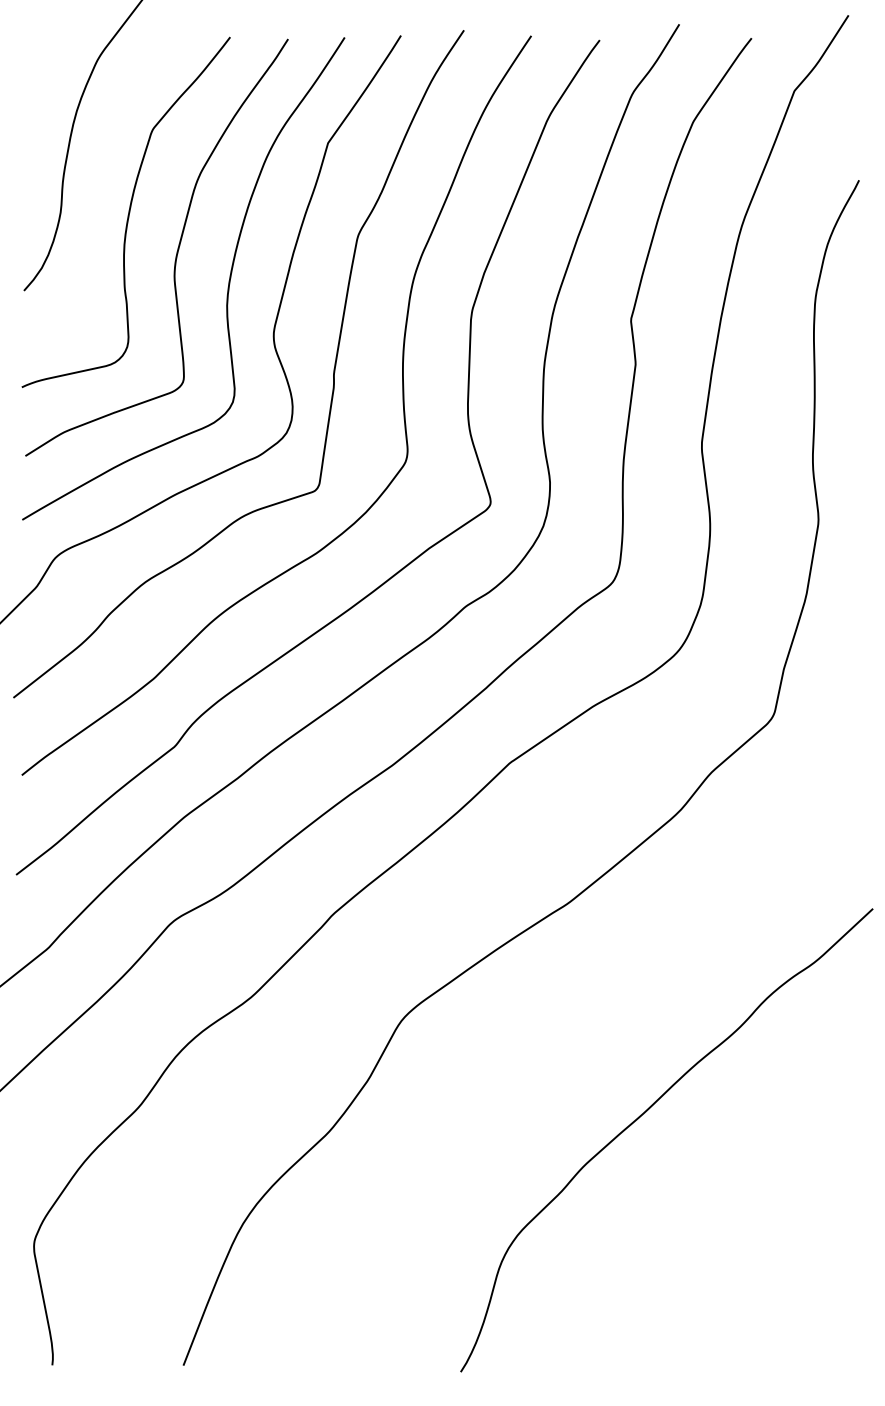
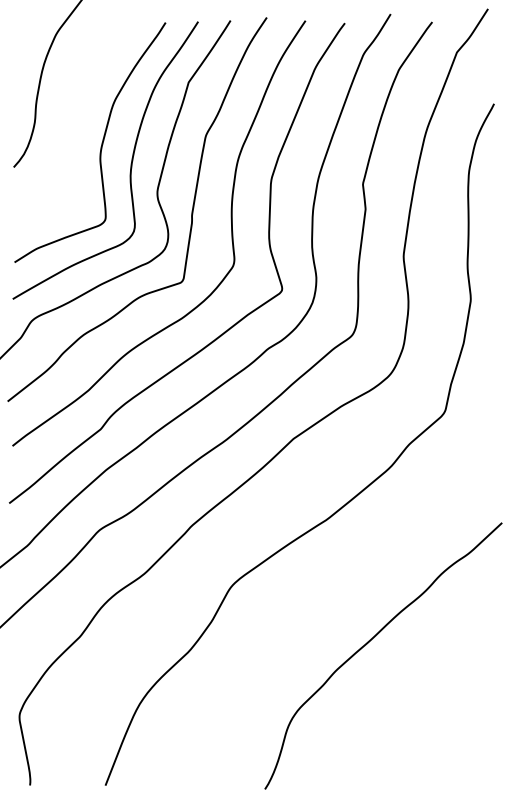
curve: (127, 212) -> (73, 122), removed

